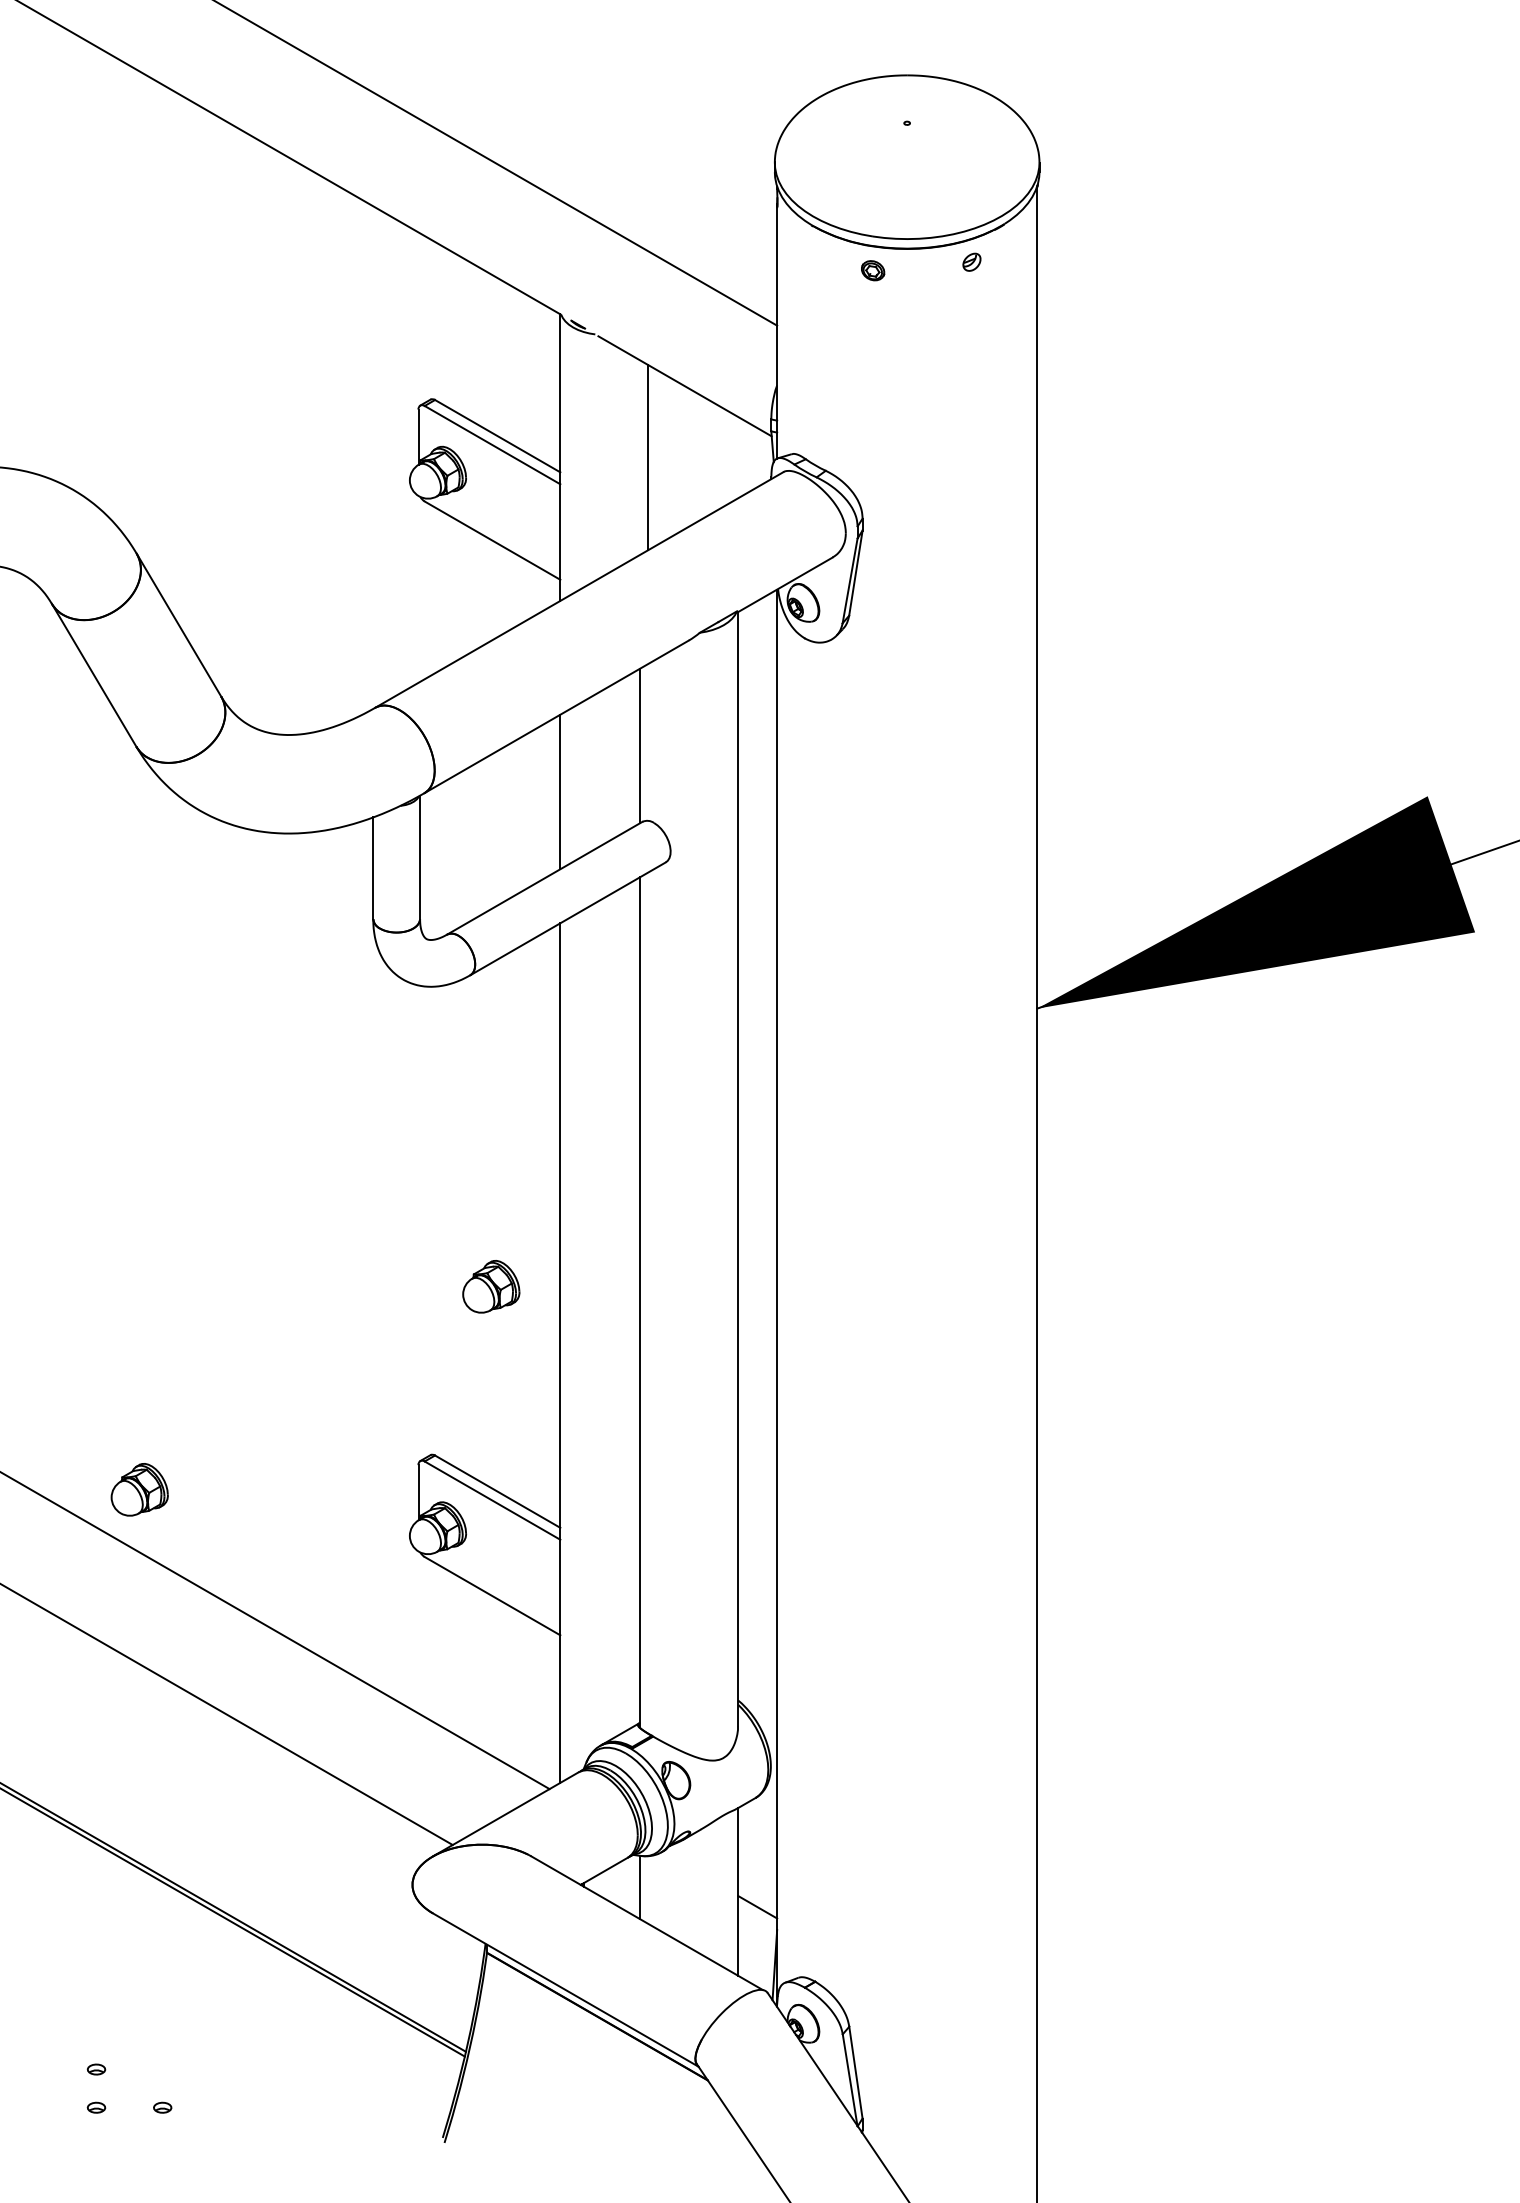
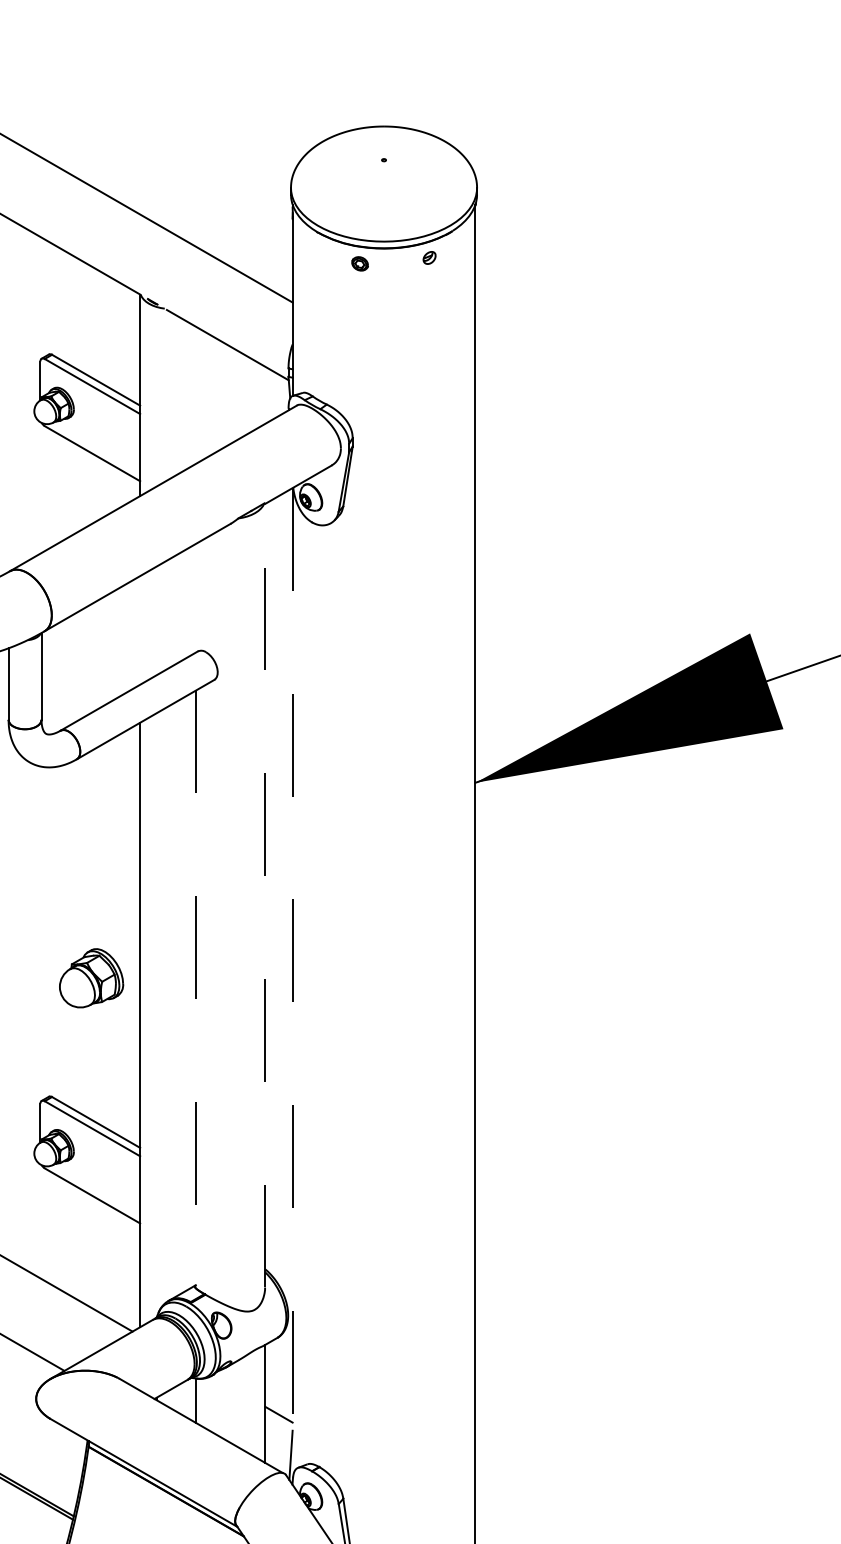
line: (648, 457) -> (202, 395), removed
line: (639, 745) -> (195, 597), removed
line: (560, 791) -> (140, 630), removed
line: (738, 1168) -> (265, 895), solid -> dashed
part: (491, 1286) -> (91, 978), size x1.6
line: (777, 1297) -> (292, 985), solid -> dashed
line: (639, 1302) -> (195, 989), solid -> dashed

